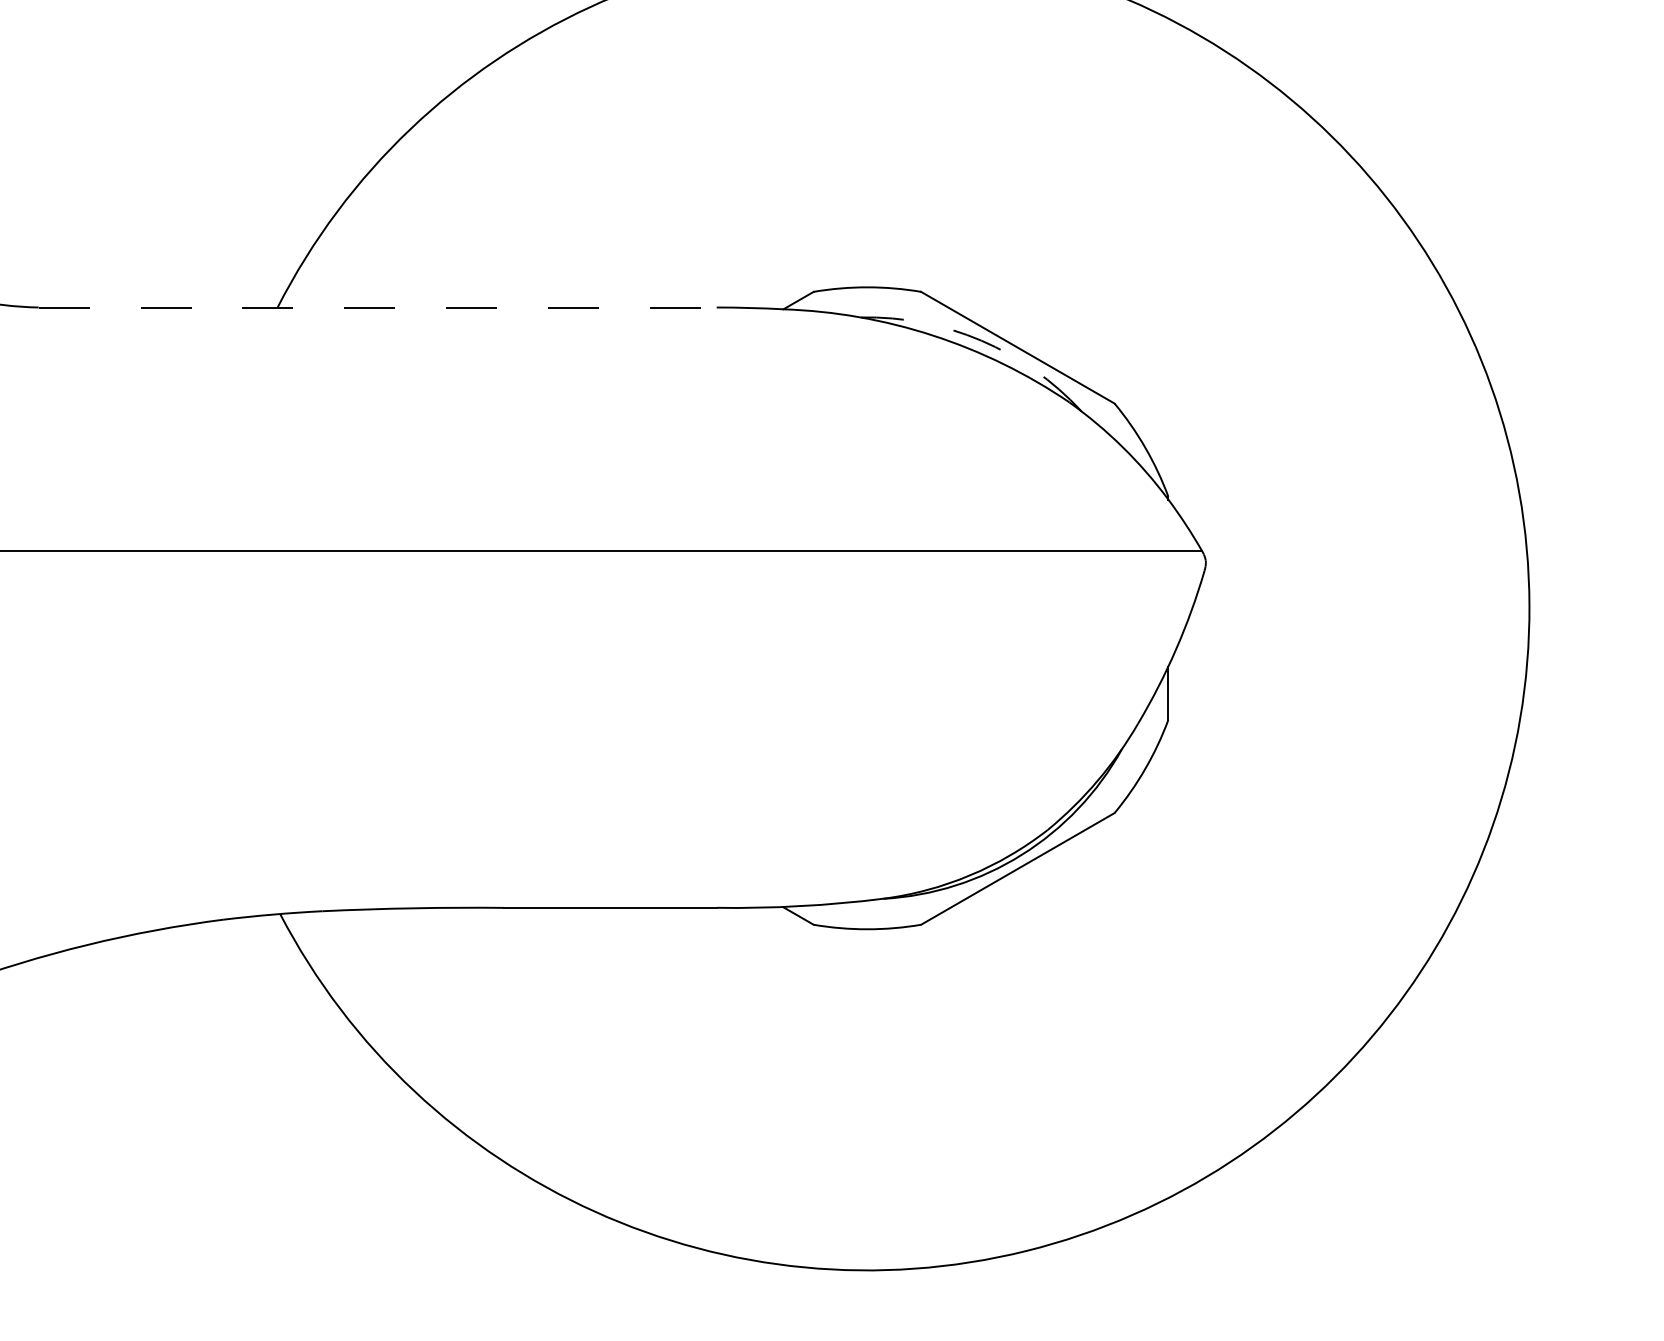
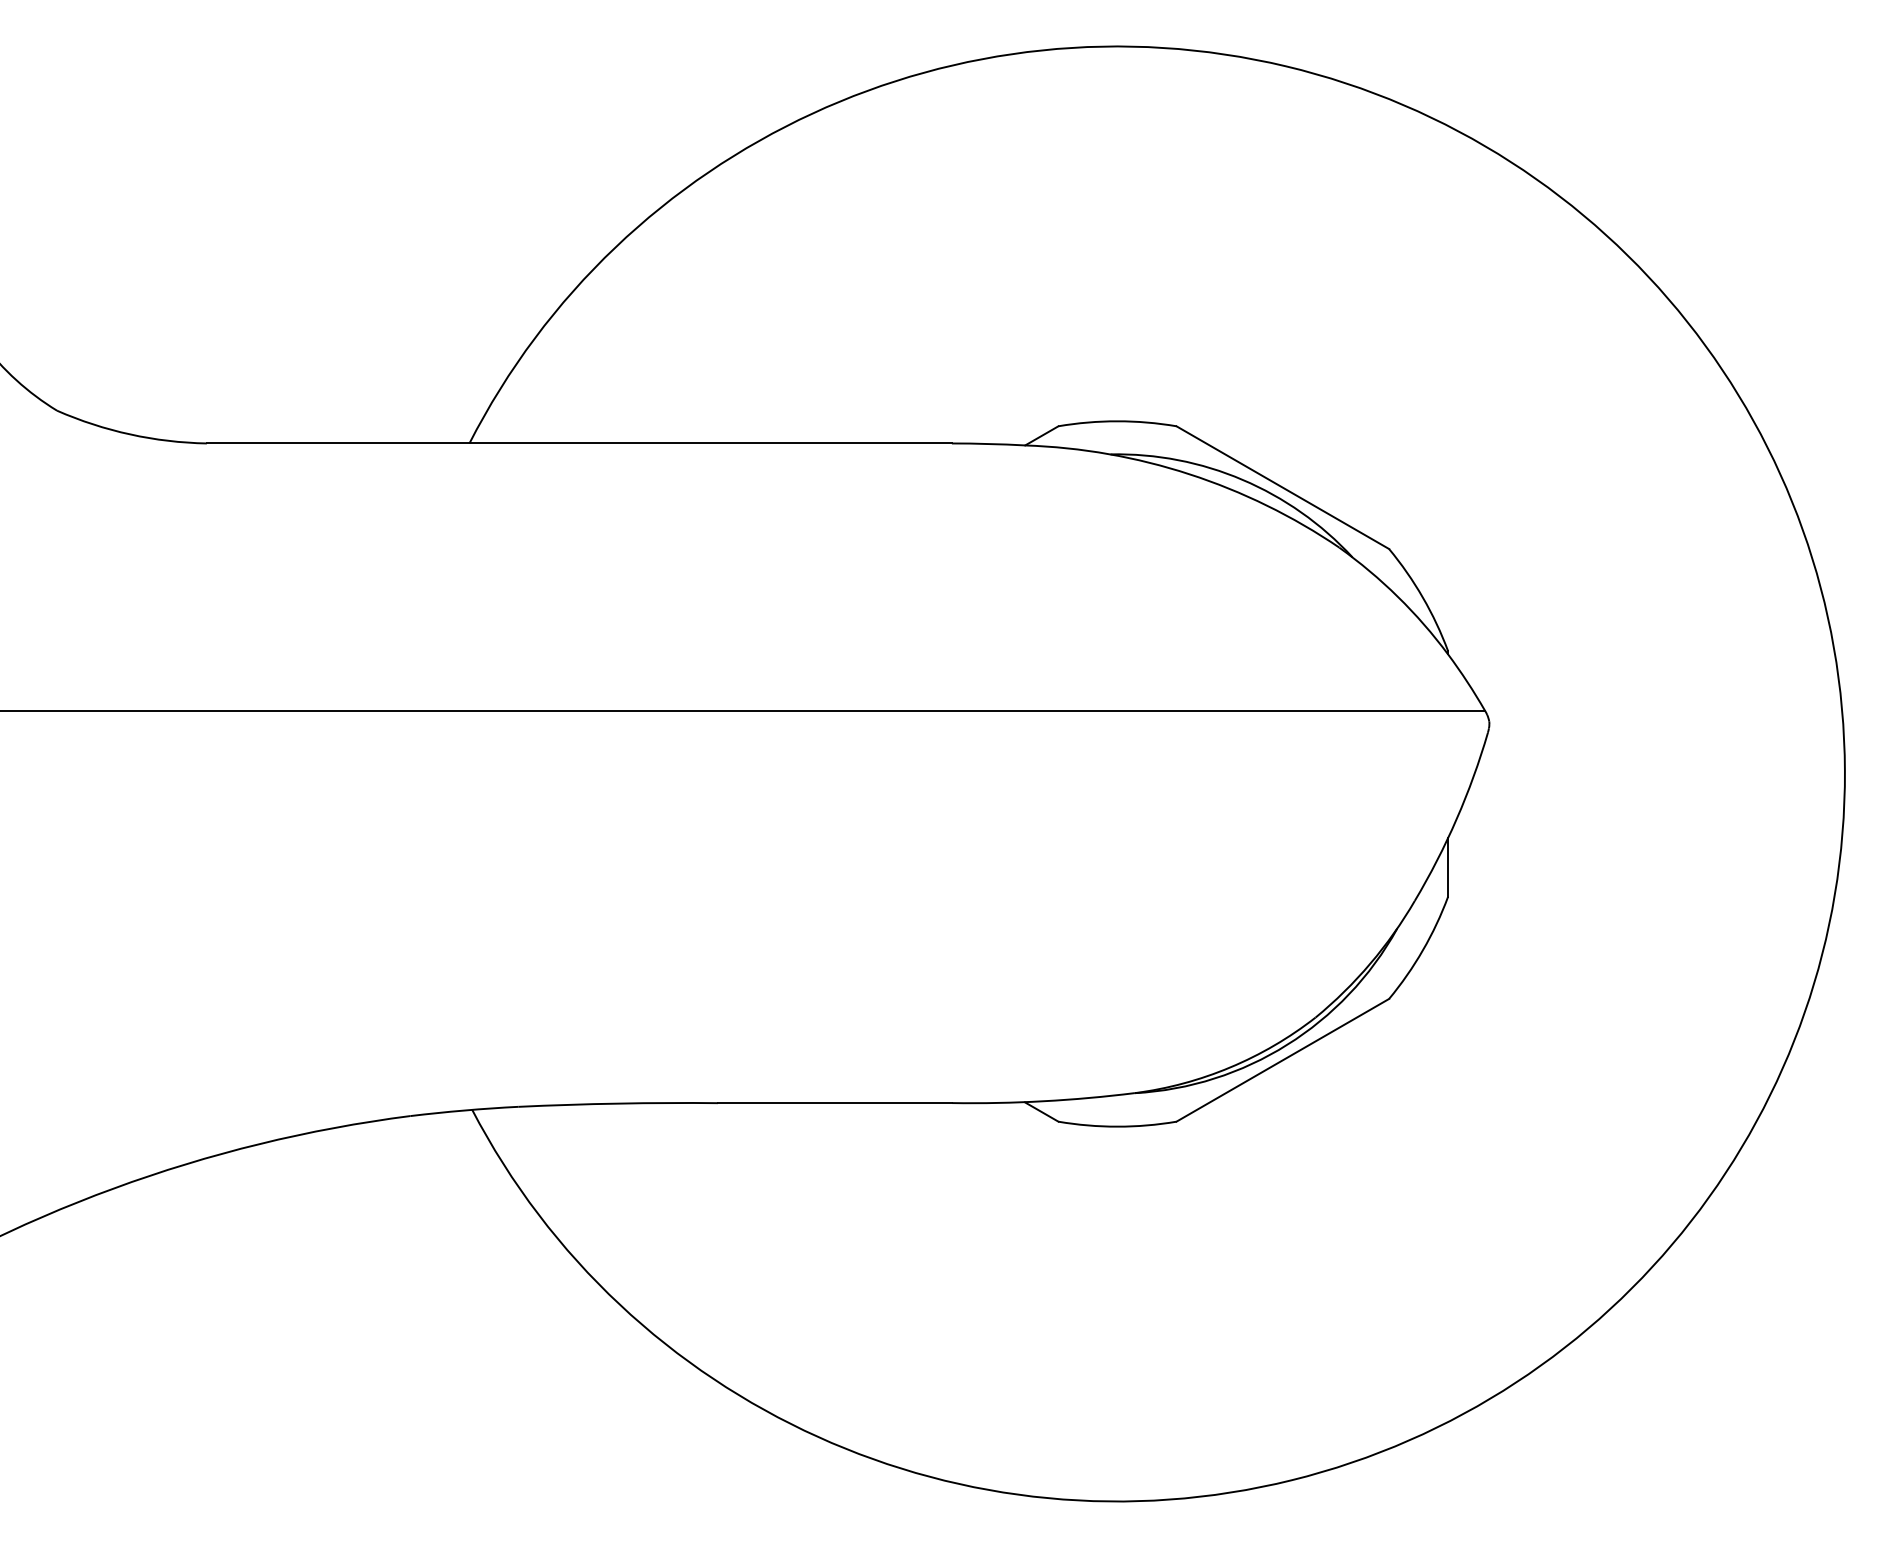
line: (377, 307) -> (579, 443), dashed -> solid
arc: (981, 340) -> (1242, 479), dashed -> solid

